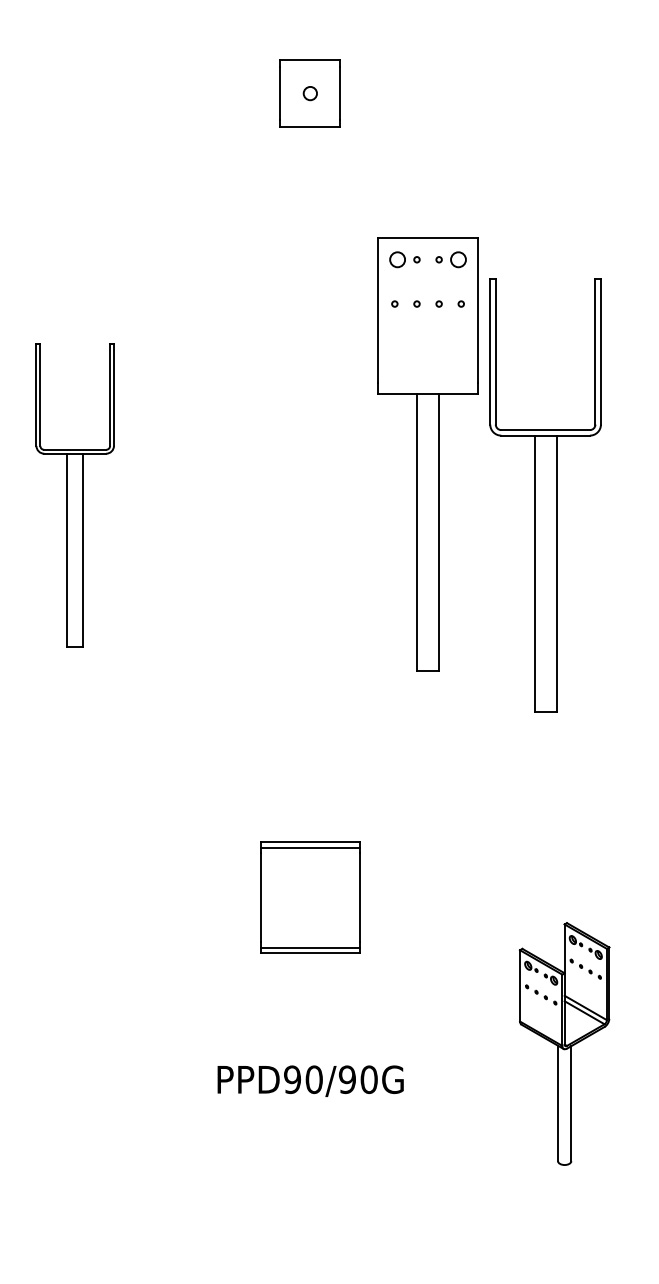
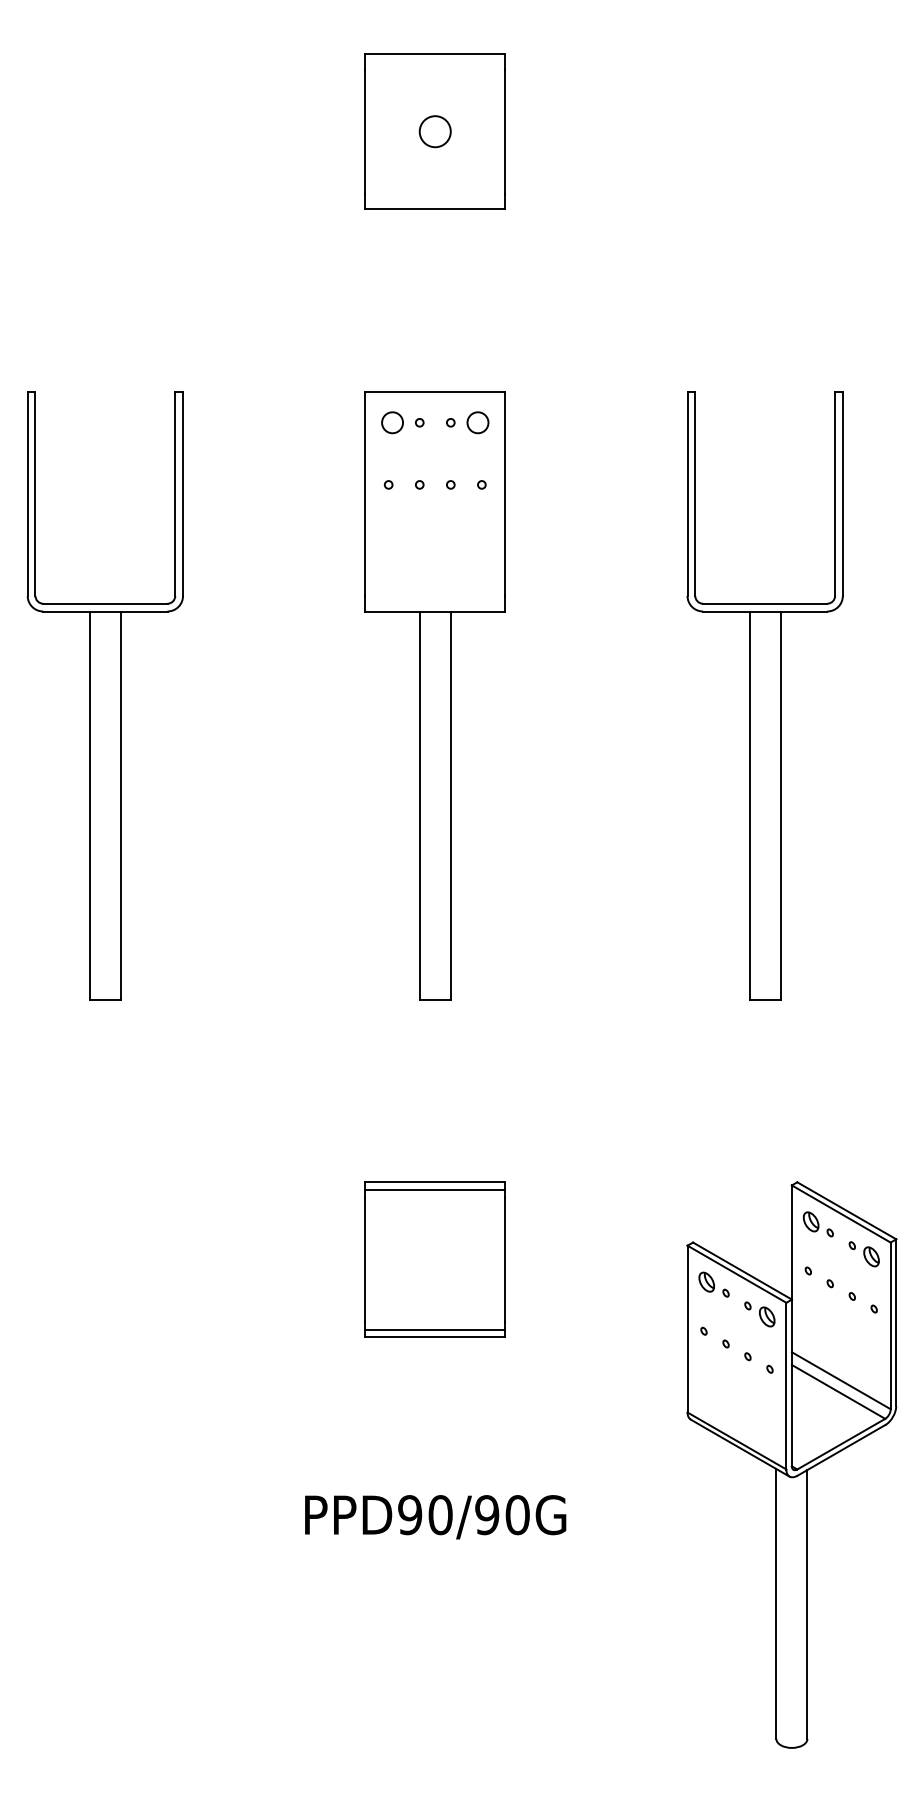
part: (309, 93) -> (434, 131), size x1.67
part: (427, 454) -> (434, 695), moved
part: (74, 495) -> (104, 695), size x1.43
part: (564, 1043) -> (791, 1464), size x1.67

